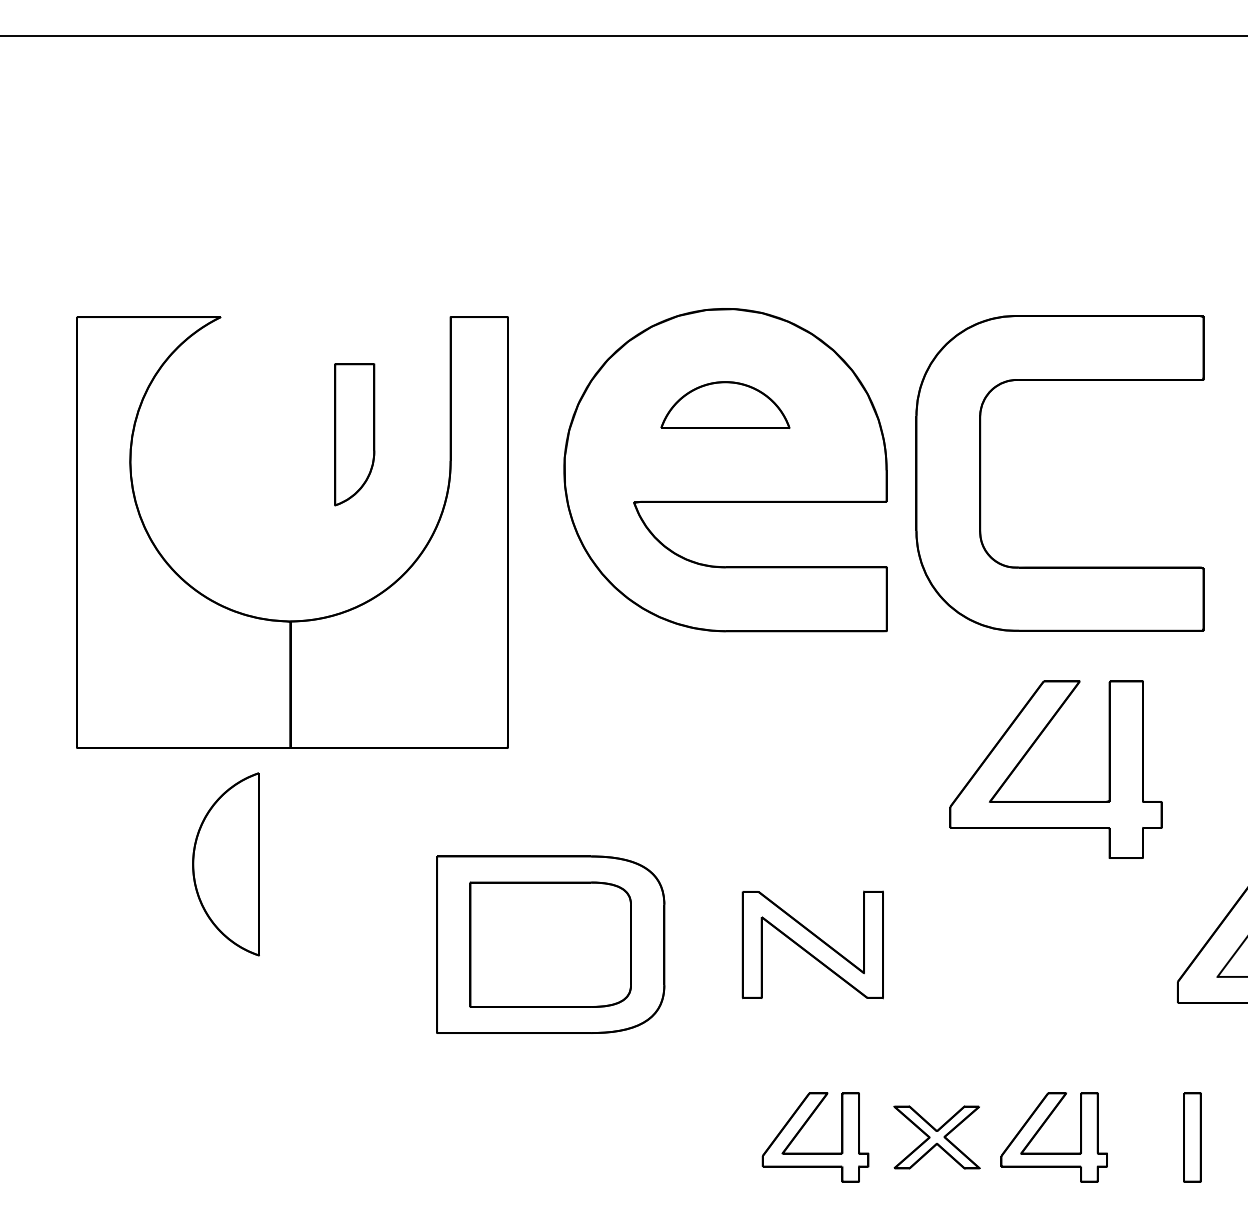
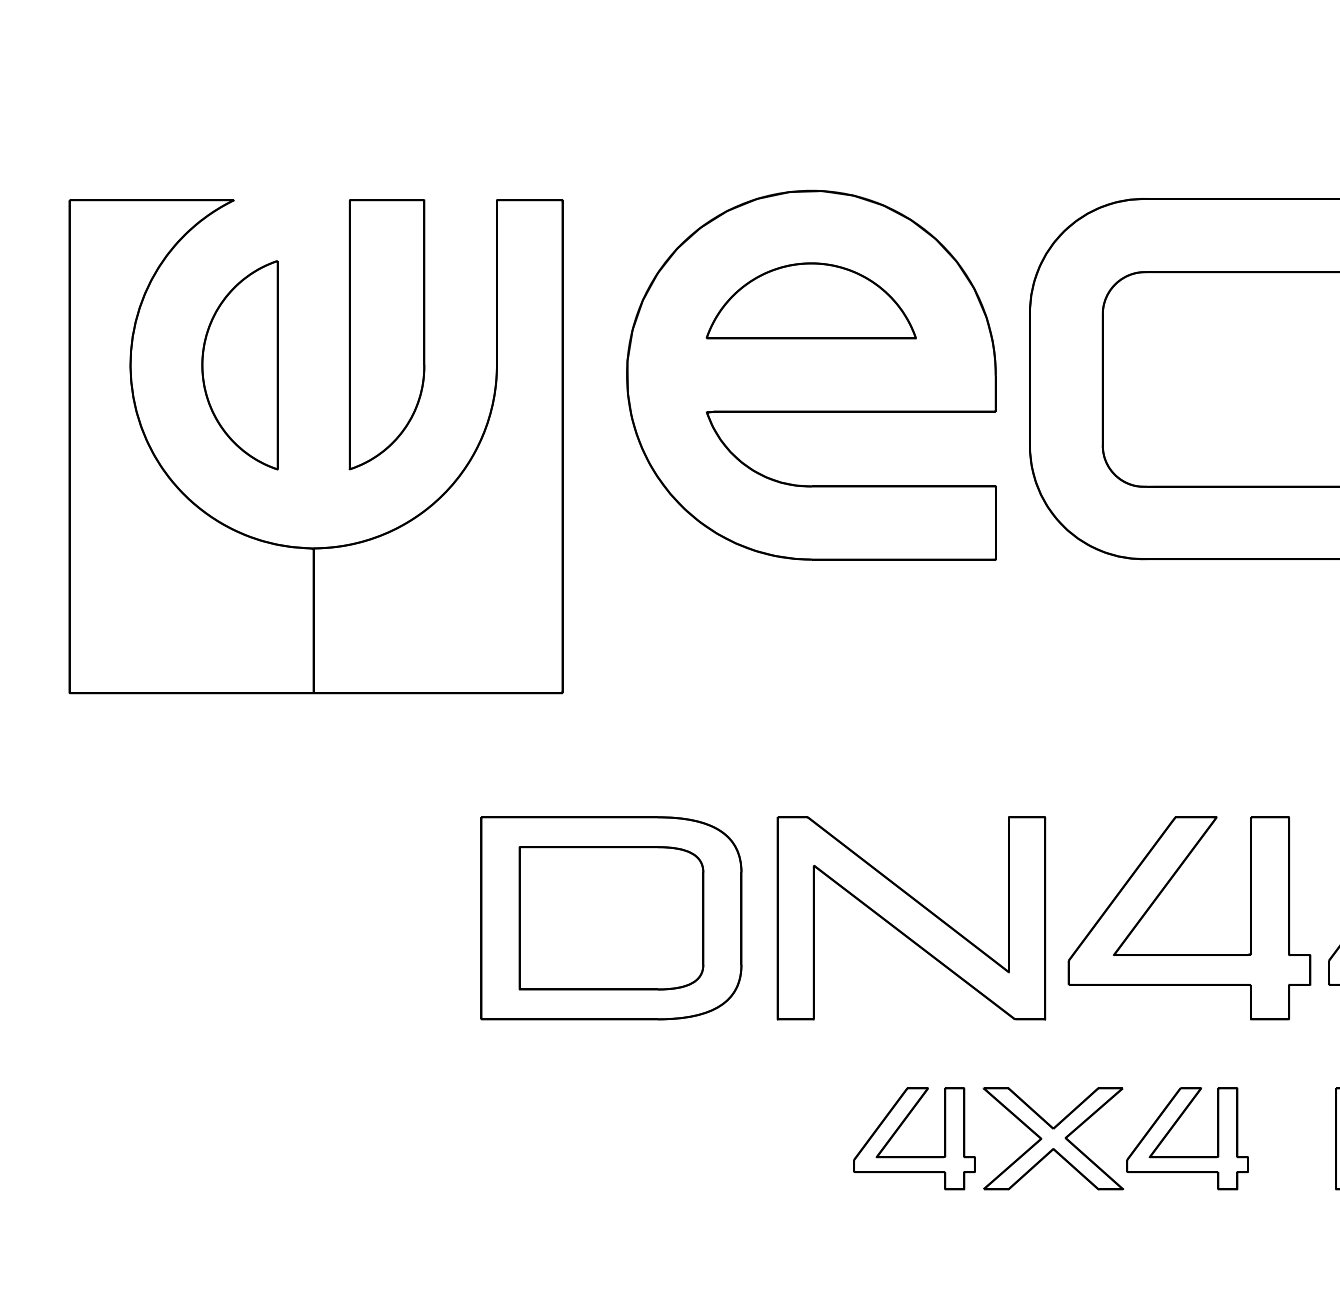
part: (725, 404) -> (811, 300), size x1.43
part: (354, 434) -> (386, 334), size x1.67
part: (1031, 748) -> (1161, 893), moved
part: (225, 864) -> (239, 365), moved
part: (812, 944) -> (910, 918), size x1.67
part: (936, 1137) -> (1052, 1138), size x1.43

